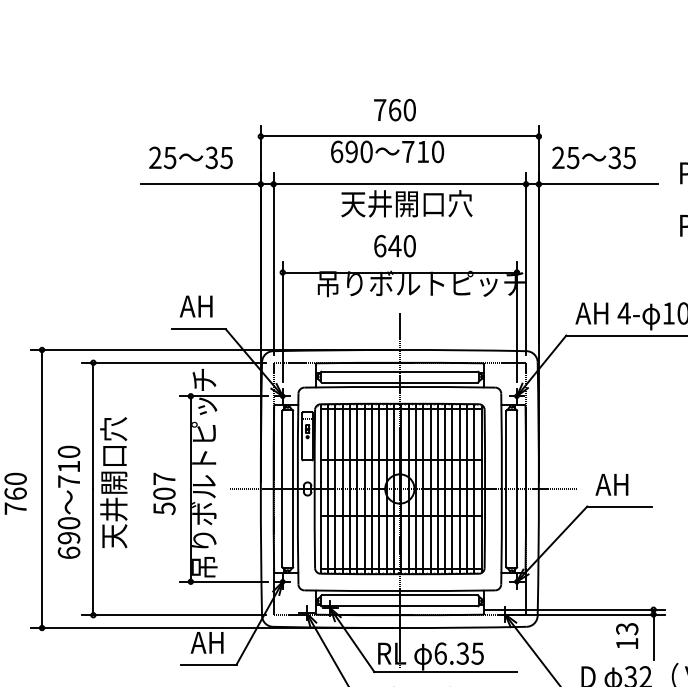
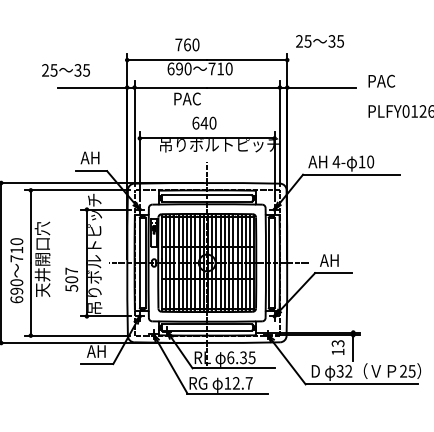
text: (395, 109) -> (187, 44), moved
text: (190, 158) -> (65, 70), moved
text: (593, 158) -> (319, 41), moved
text: (405, 203) -> (210, 98), 天井開口穴 -> PAC
text: (164, 493) -> (71, 279), moved

